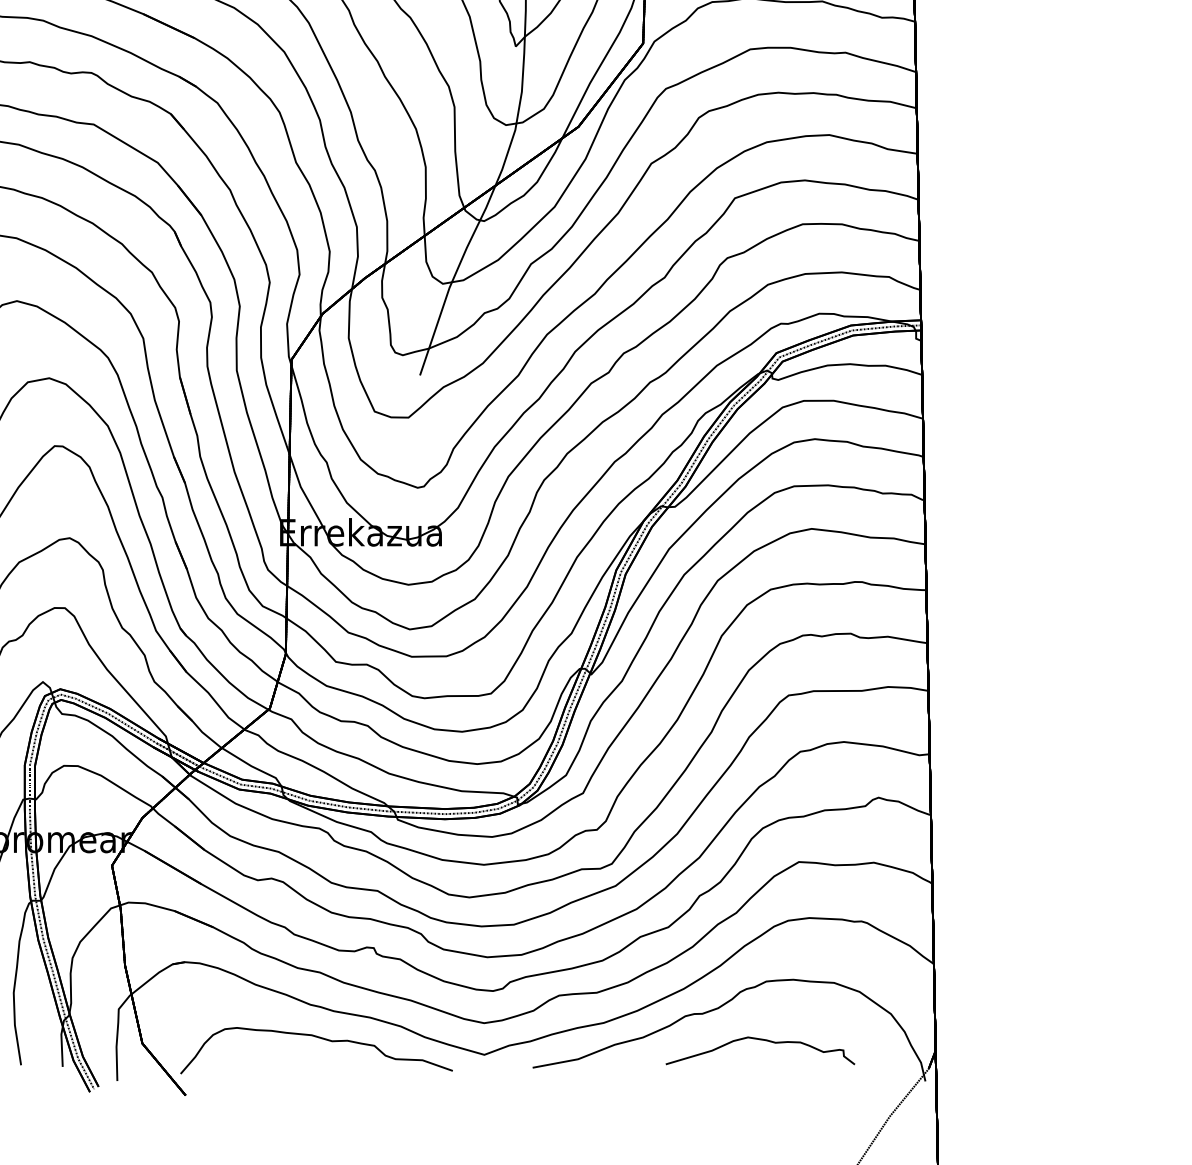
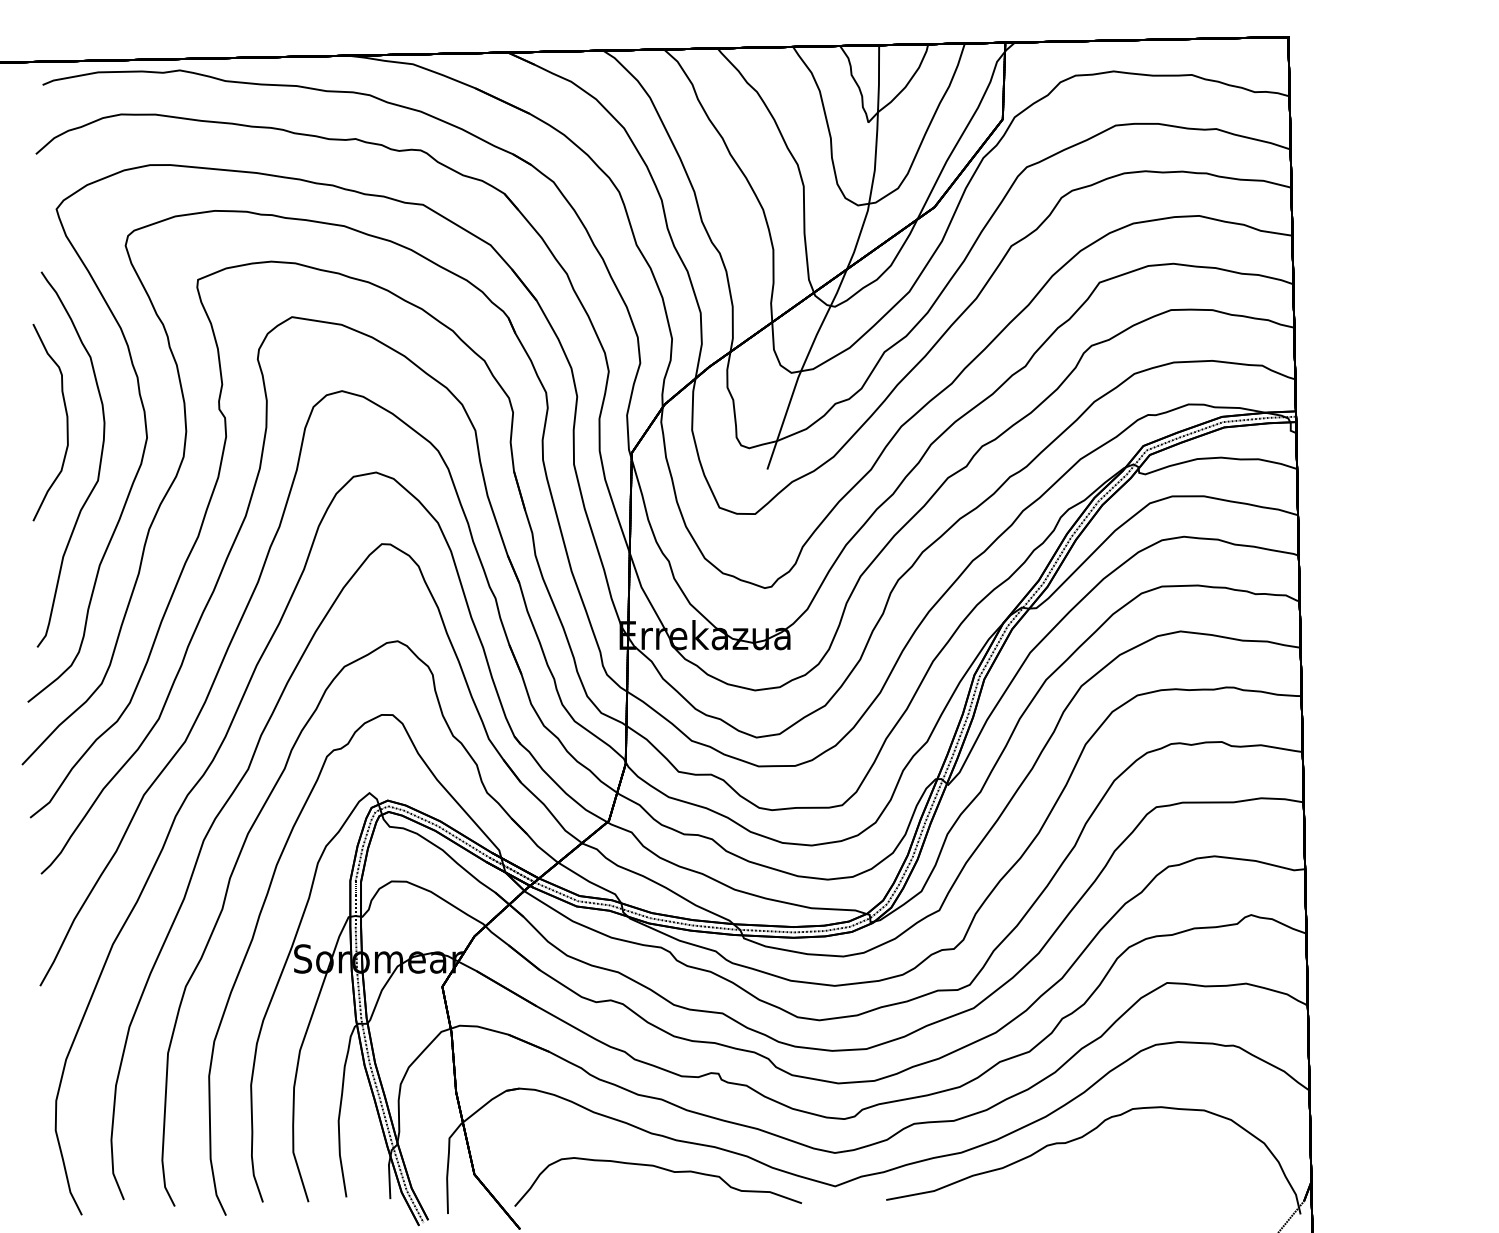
part: (761, 1040) -> (1127, 1171), removed

